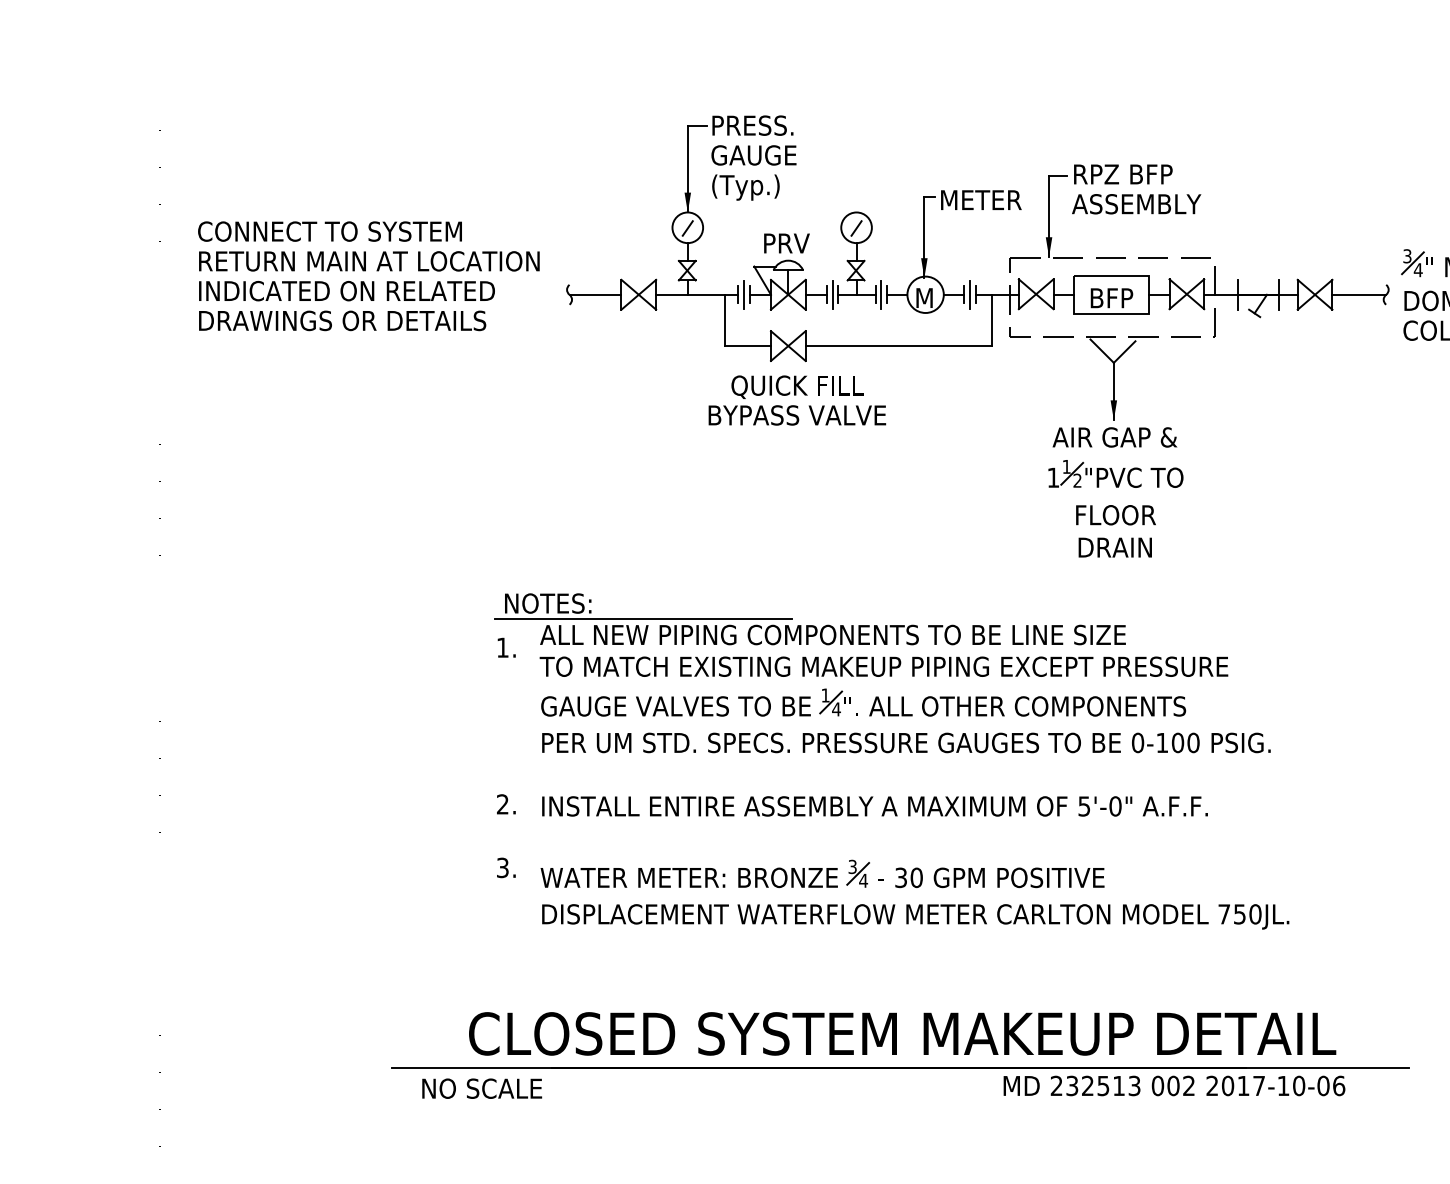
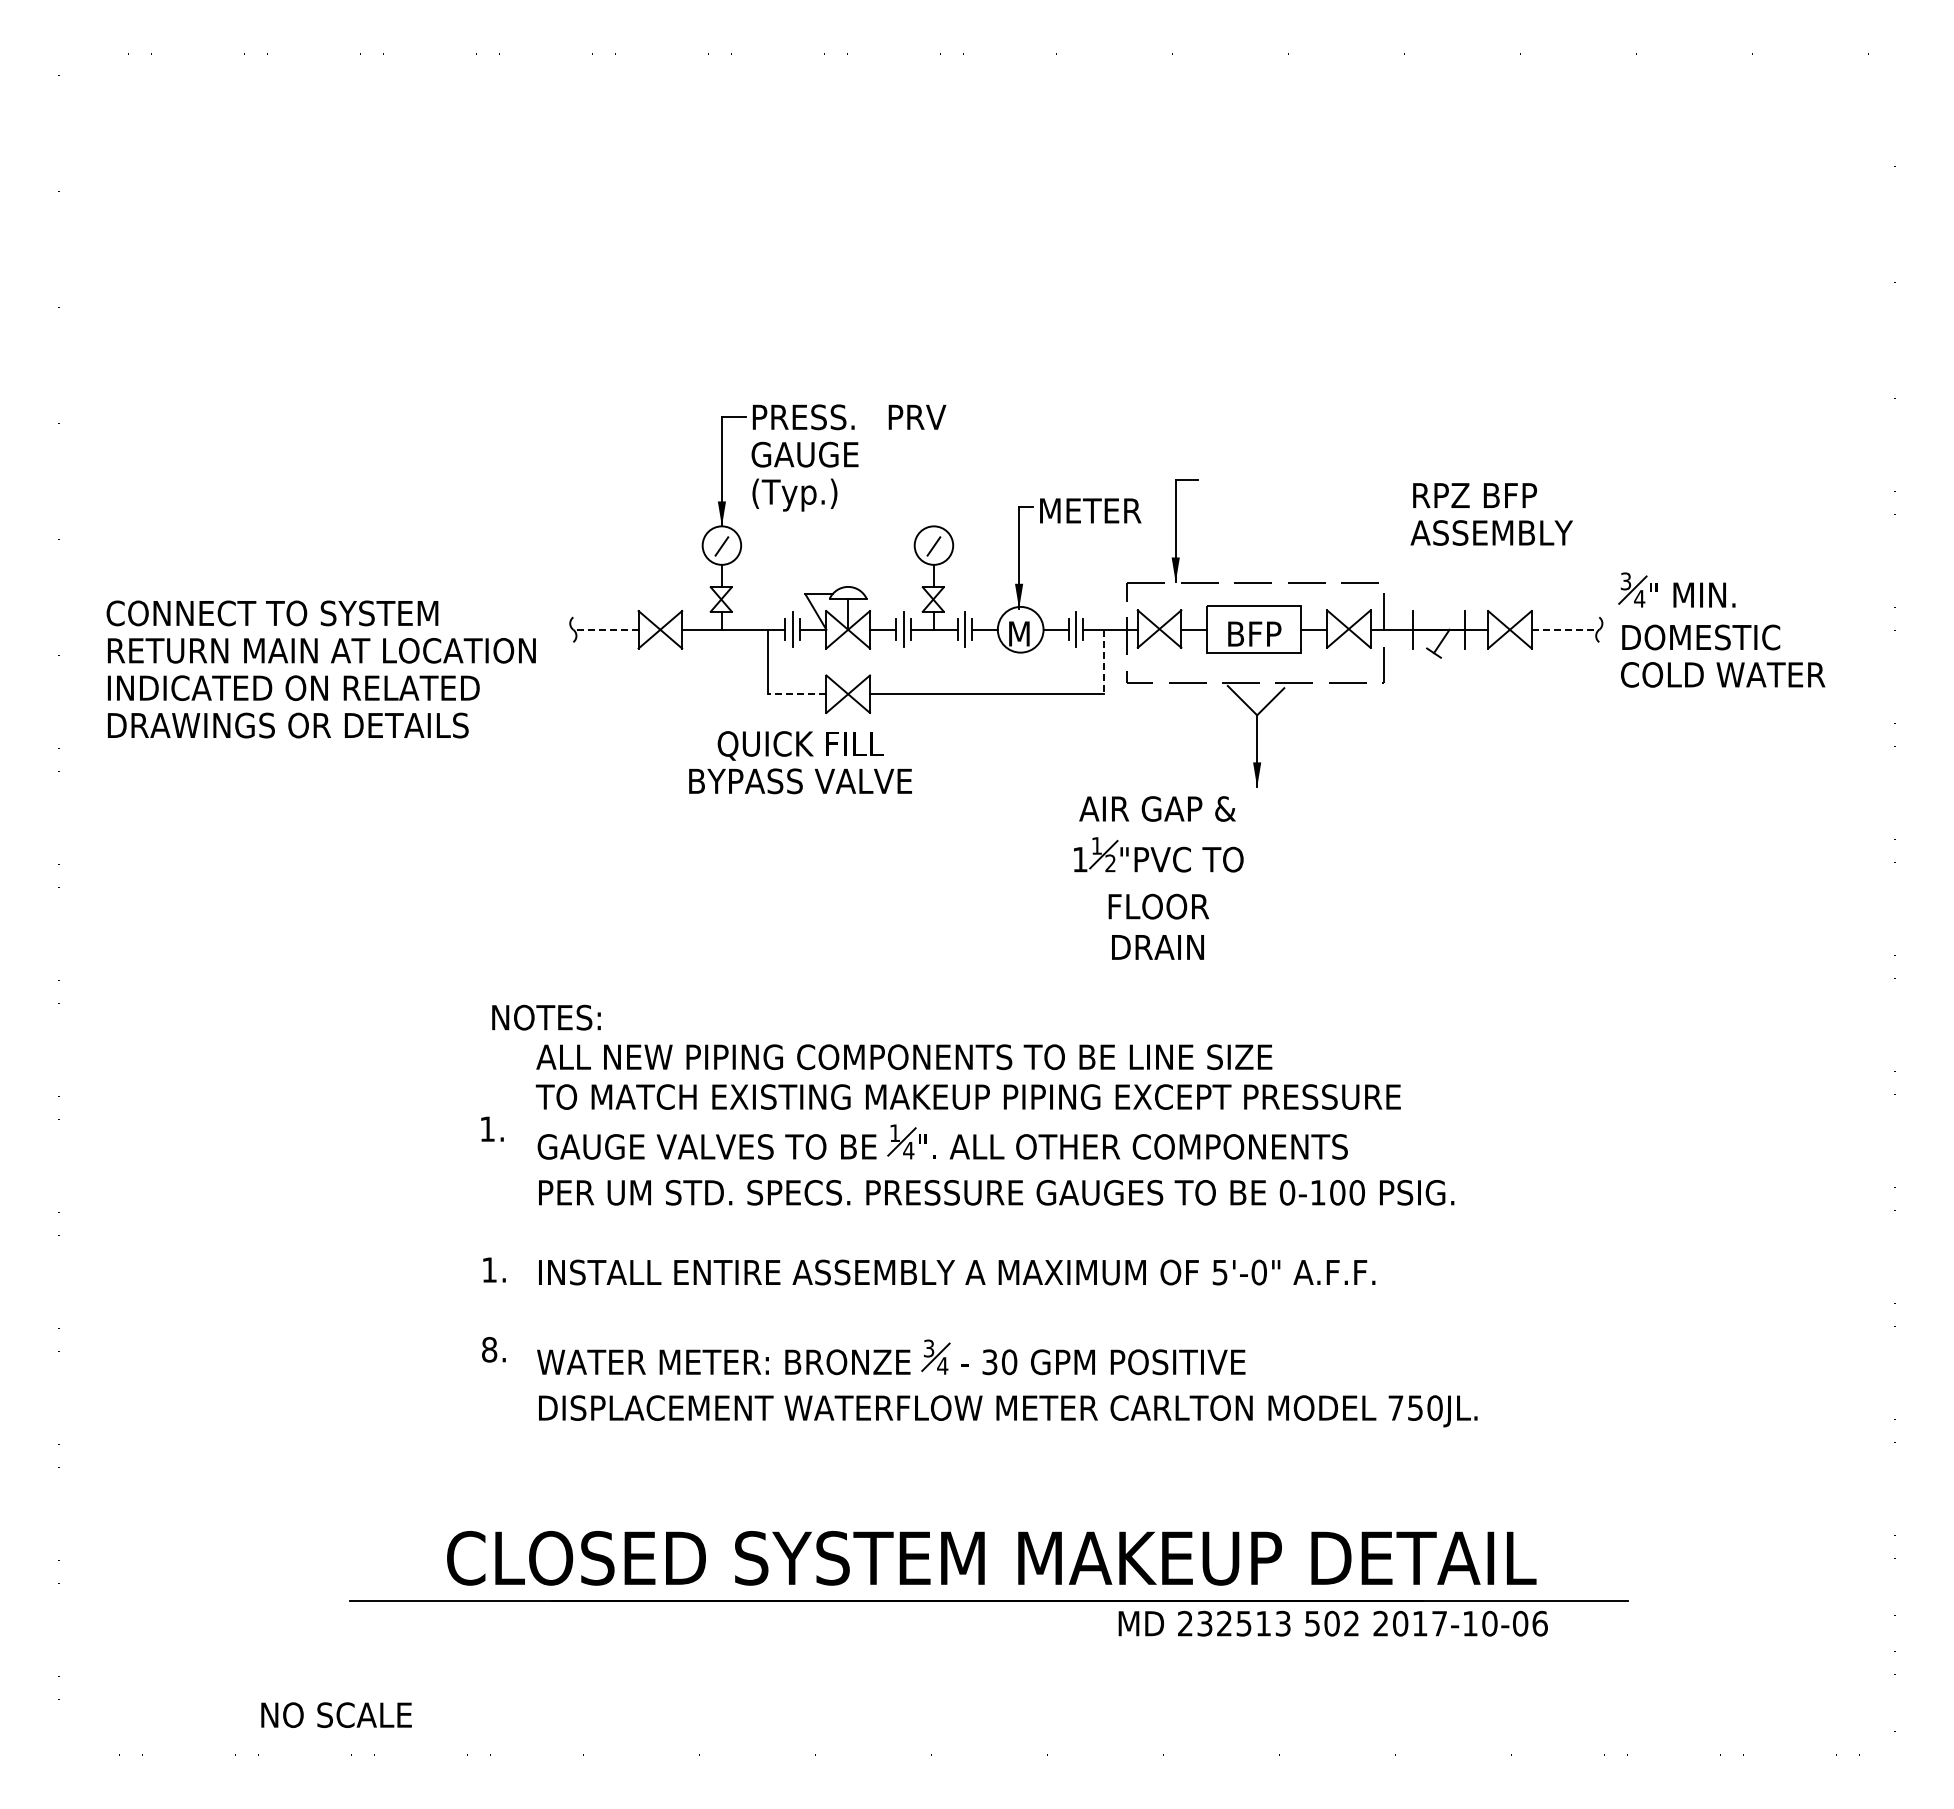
text: (1136, 189) -> (1491, 514), moved
text: (786, 242) -> (917, 416), moved
text: (368, 276) -> (320, 669), moved
line: (595, 294) -> (605, 629), solid -> dashed
line: (1359, 294) -> (1565, 629), solid -> dashed
line: (991, 320) -> (1103, 662), solid -> dashed
line: (747, 346) -> (796, 694), solid -> dashed
text: (797, 400) -> (800, 762), moved
part: (1115, 491) -> (1158, 877), moved
line: (642, 618) -> (665, 1036), removed
text: (506, 647) -> (492, 1128), moved
text: (502, 804) -> (489, 1269), 2. -> 1.
text: (502, 867) -> (489, 1349), 3. -> 8.
text: (1157, 1085) -> (1312, 1623), 002 -> 502
text: (482, 1088) -> (336, 1714), moved

